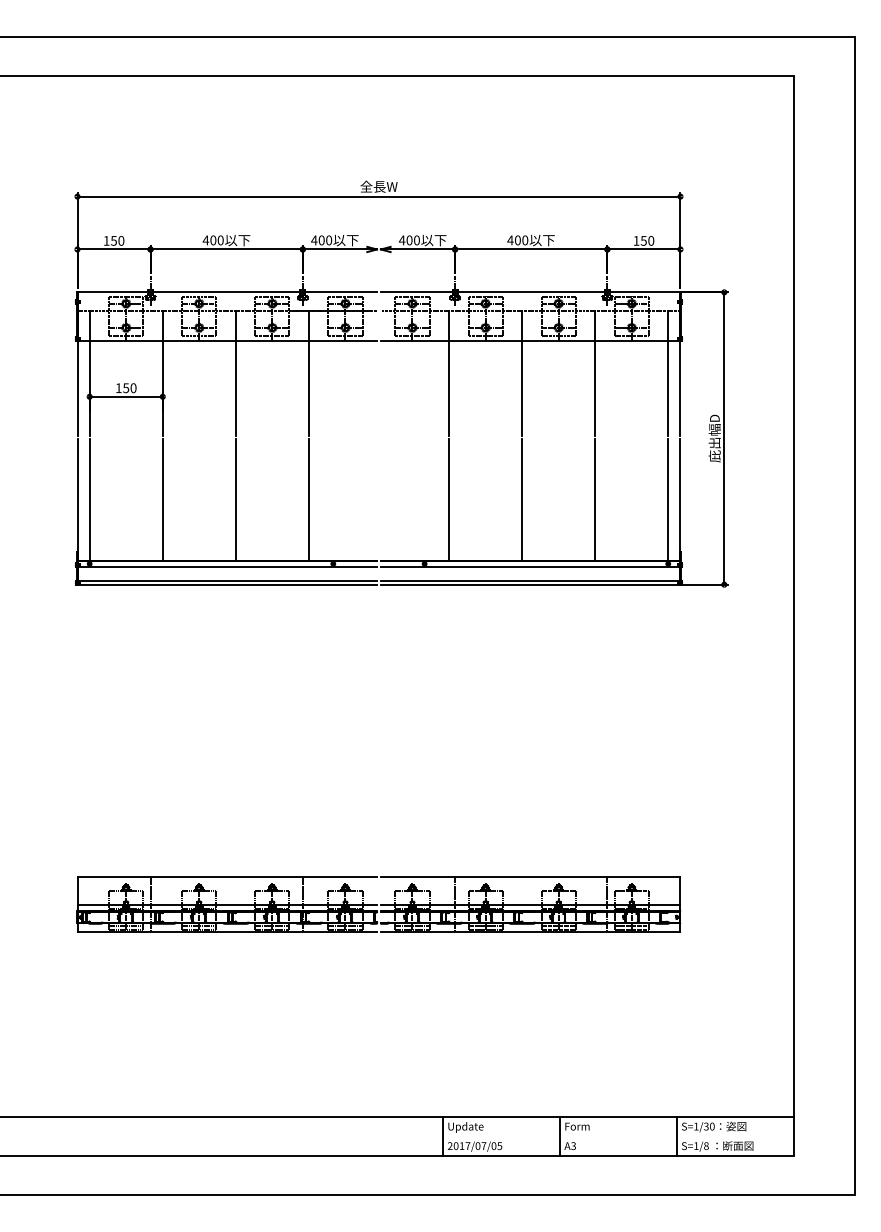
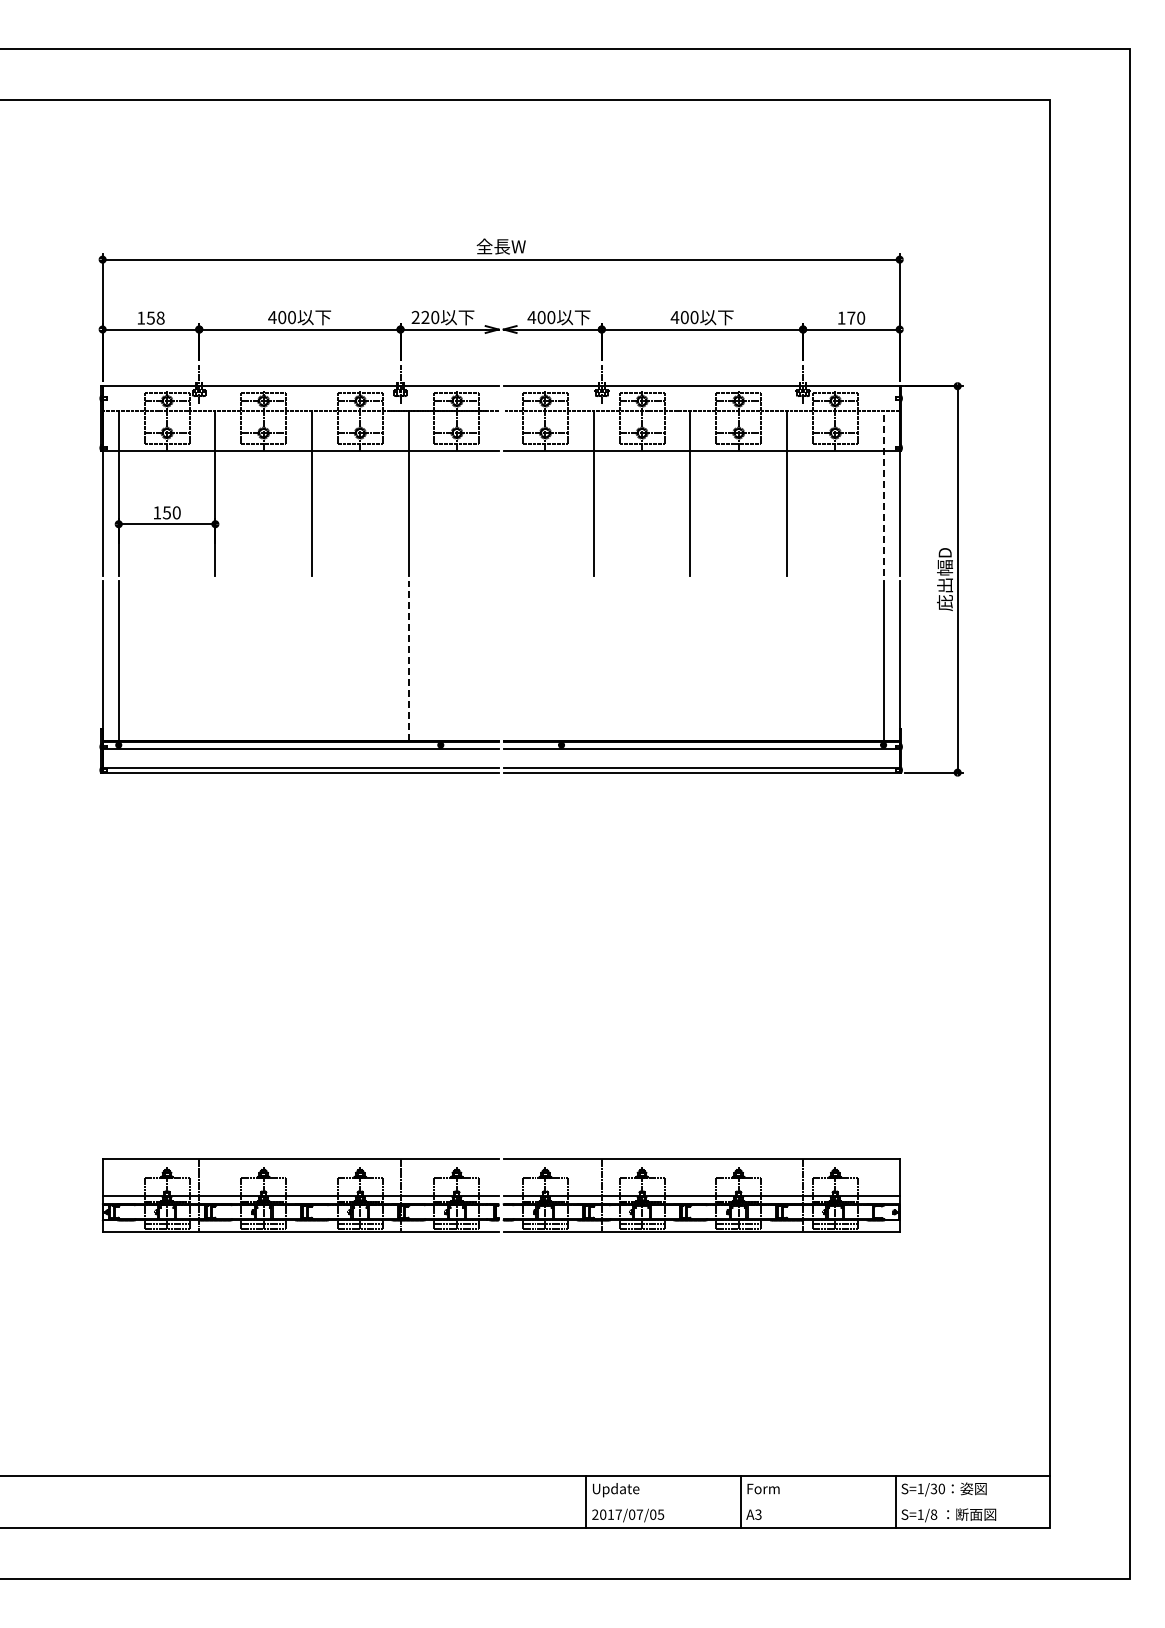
text: (317, 240) -> (420, 317), 400 -> 220
text: (643, 240) -> (851, 317), 150 -> 170
text: (121, 241) -> (160, 318), 150 -> 158
line: (668, 372) -> (883, 492), solid -> dashed
line: (162, 499) -> (215, 660), removed
line: (235, 499) -> (311, 660), removed
line: (308, 499) -> (408, 660), solid -> dashed
line: (448, 499) -> (593, 660), removed
line: (522, 499) -> (690, 660), removed
line: (594, 499) -> (786, 660), removed

